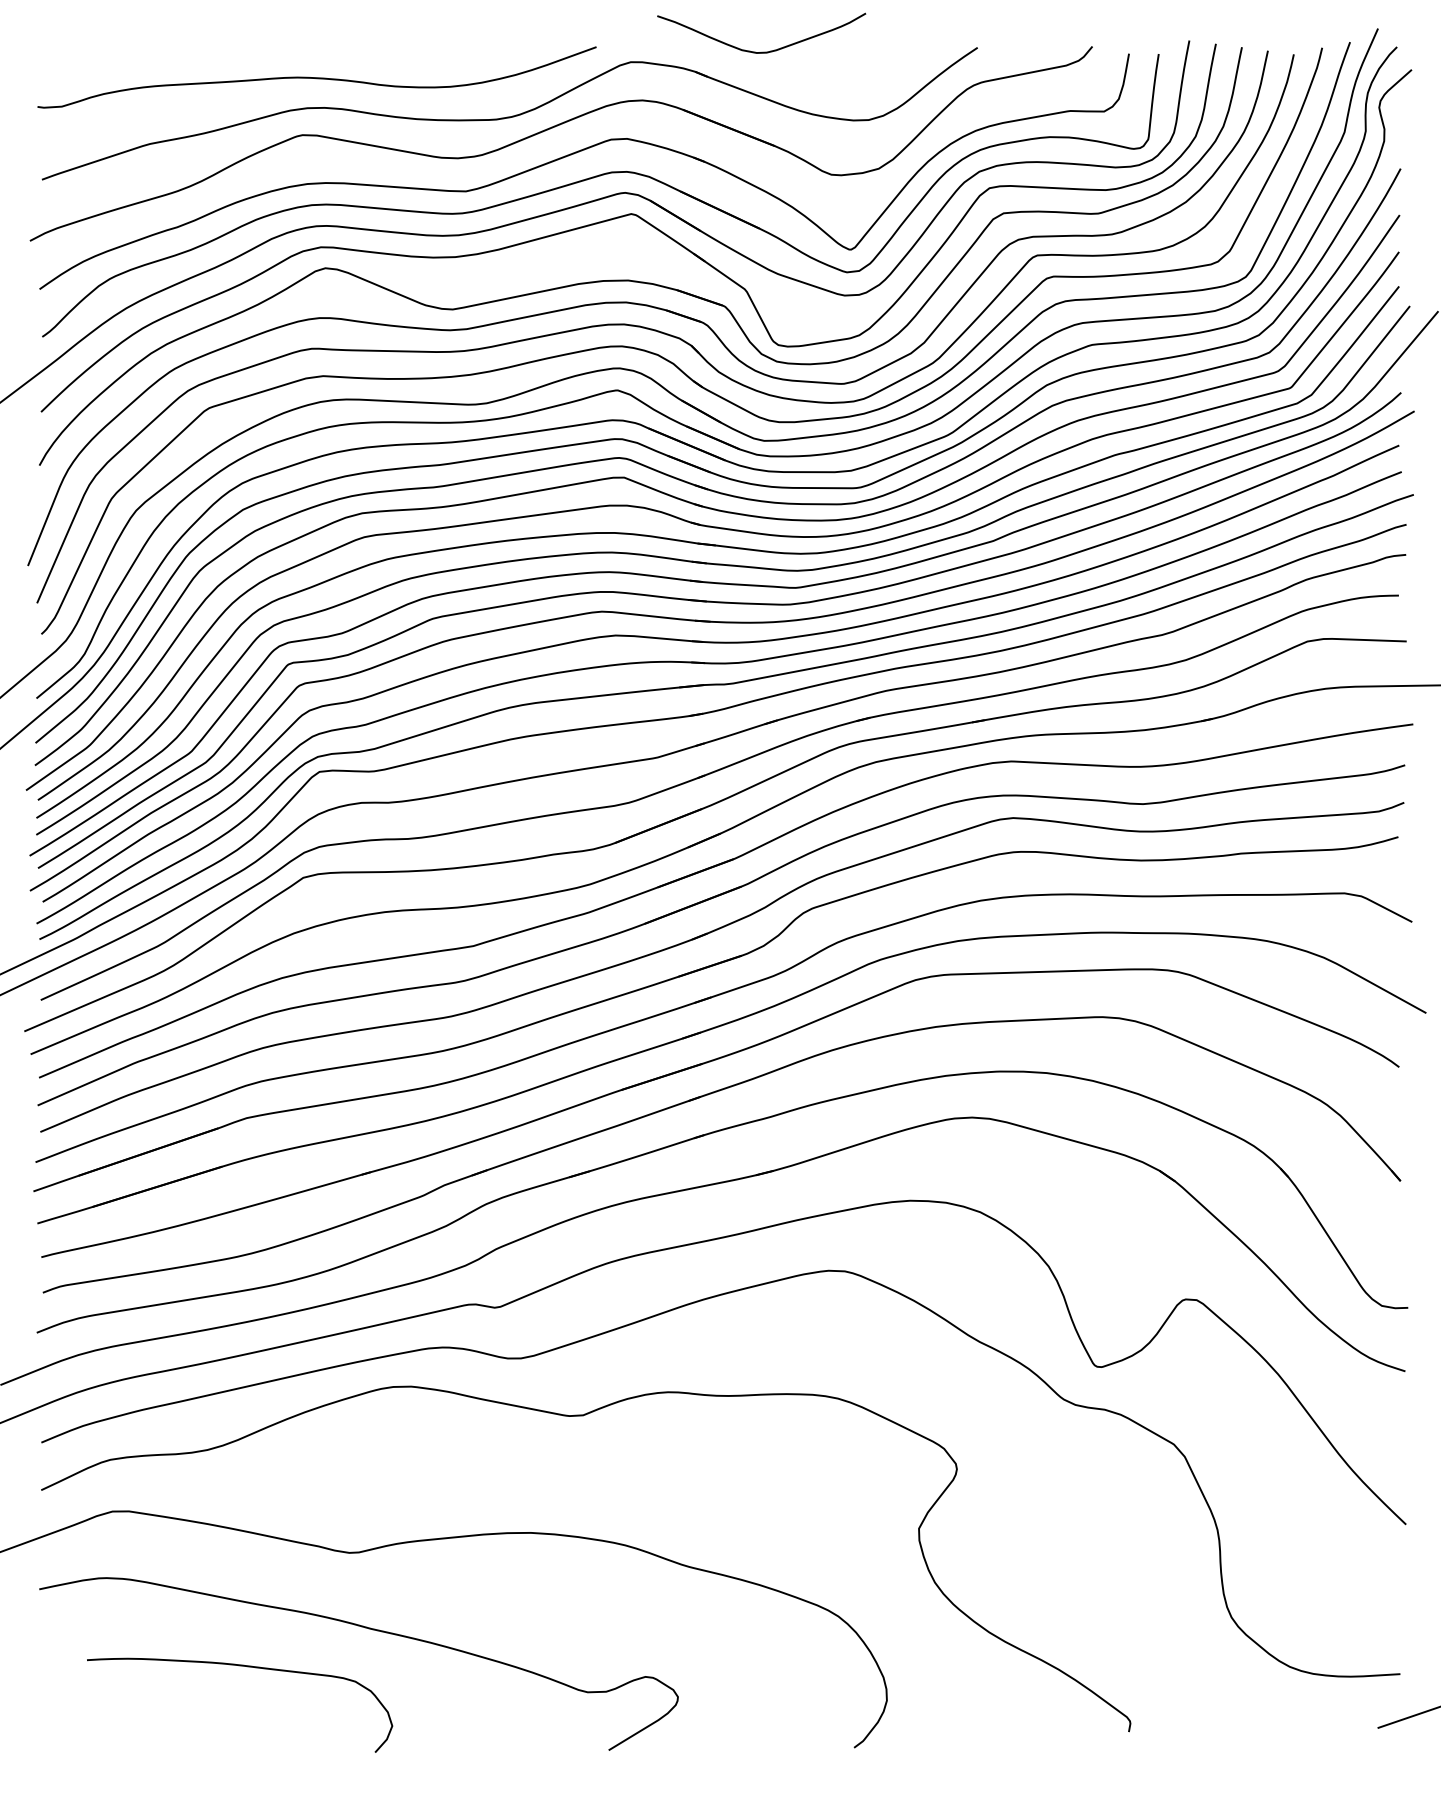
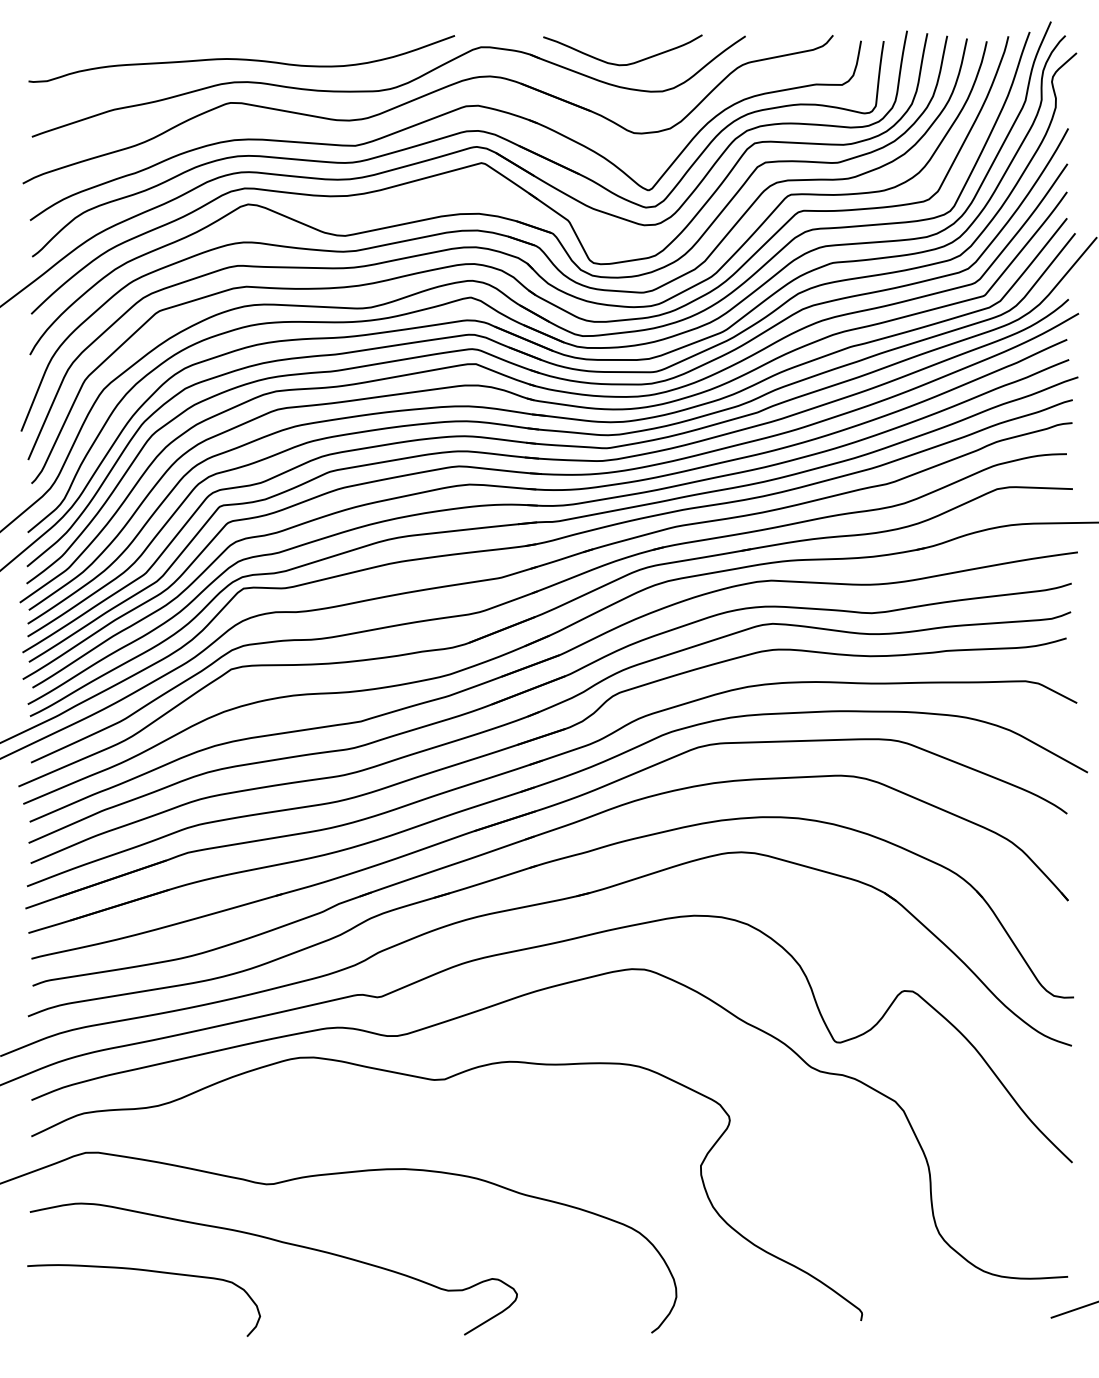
curve: (767, 50) -> (627, 63), moved
curve: (240, 1667) -> (144, 1271), moved

